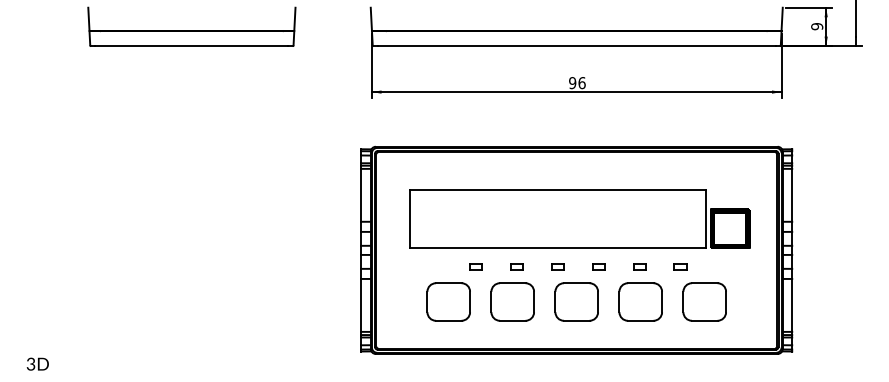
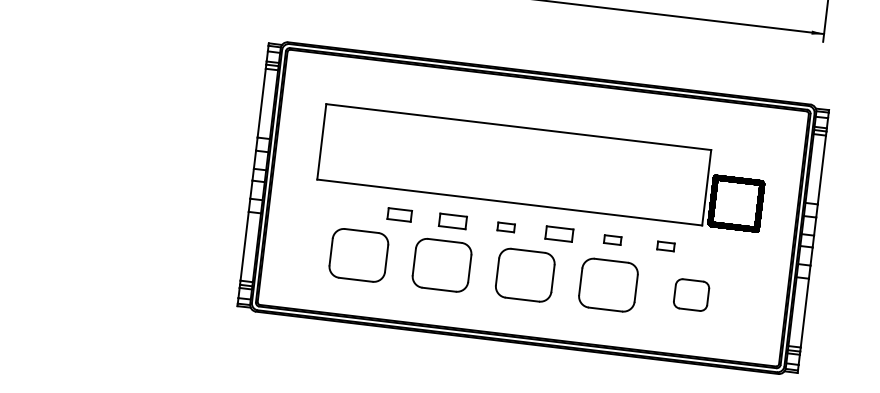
part: (475, 266) -> (399, 213), size x1.4
part: (516, 266) -> (452, 219), size x1.6
part: (598, 266) -> (559, 232), size x1.6
part: (704, 301) -> (691, 294), size x0.6

